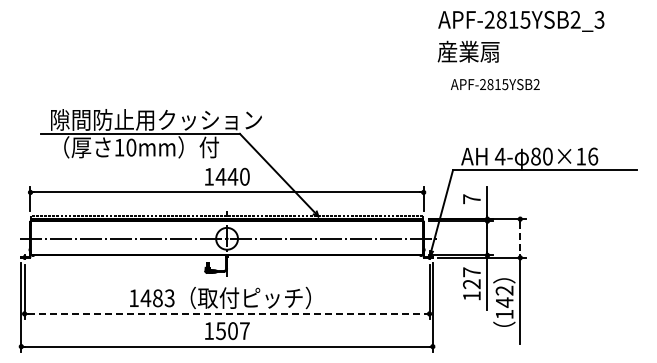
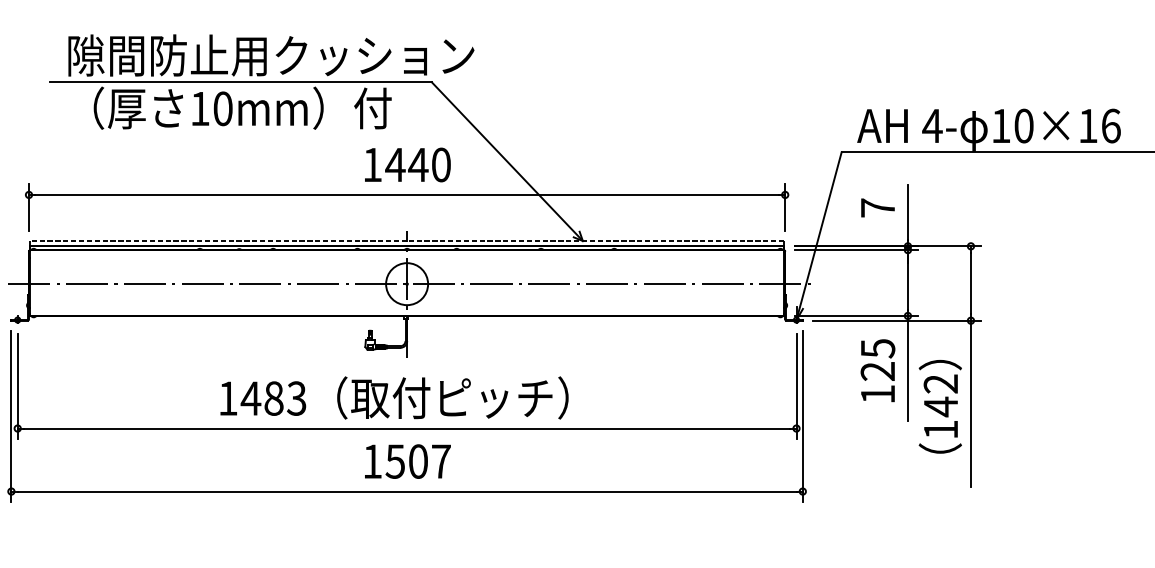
text: (535, 156) -> (1000, 125), 80×16 -> 10×16
line: (520, 238) -> (971, 283), dashed -> solid
text: (471, 272) -> (877, 348), 127 -> 125
line: (227, 313) -> (407, 427), dashed -> solid

